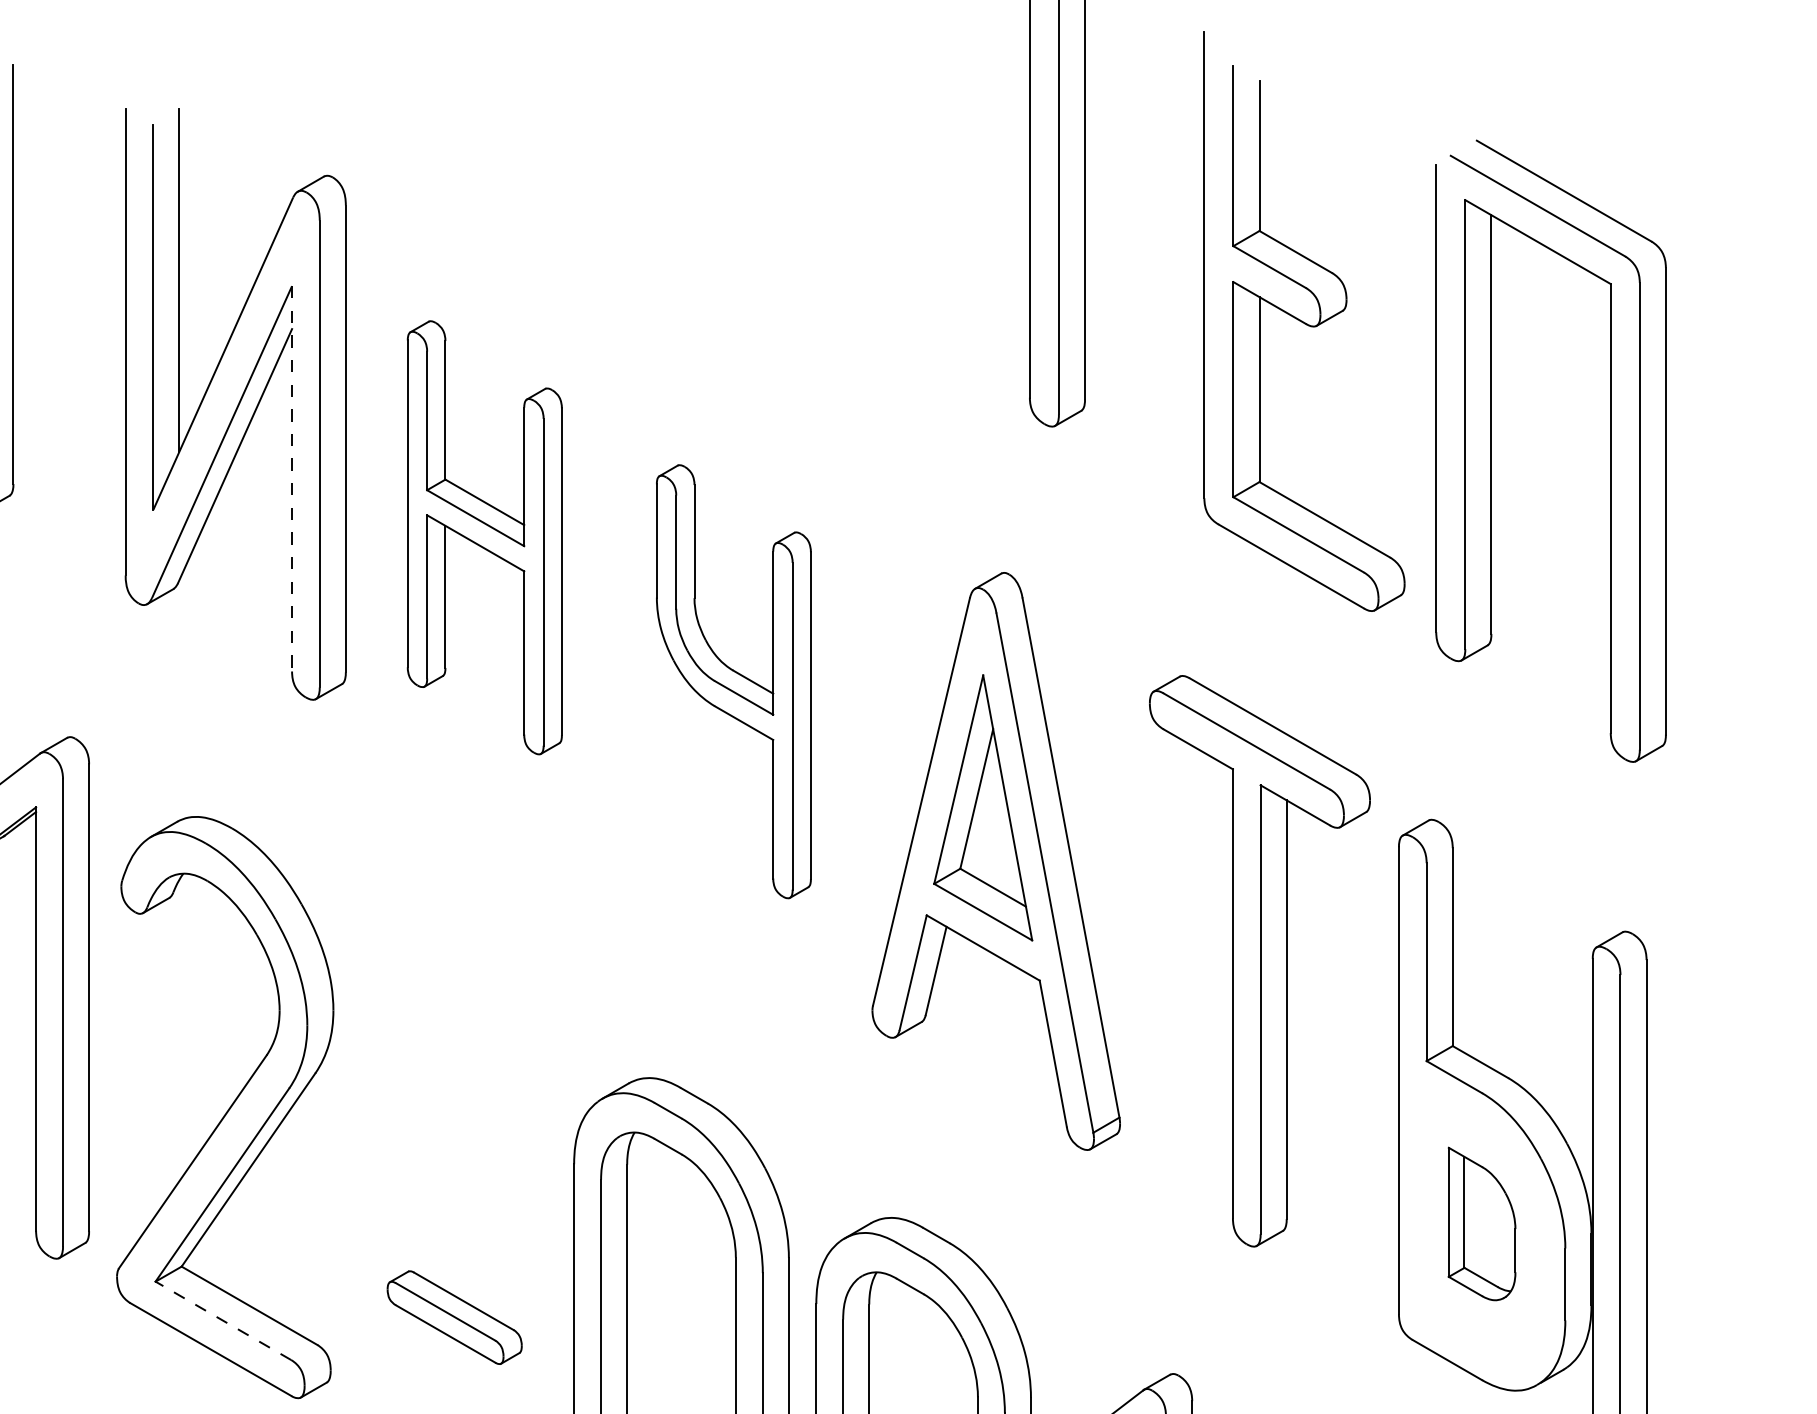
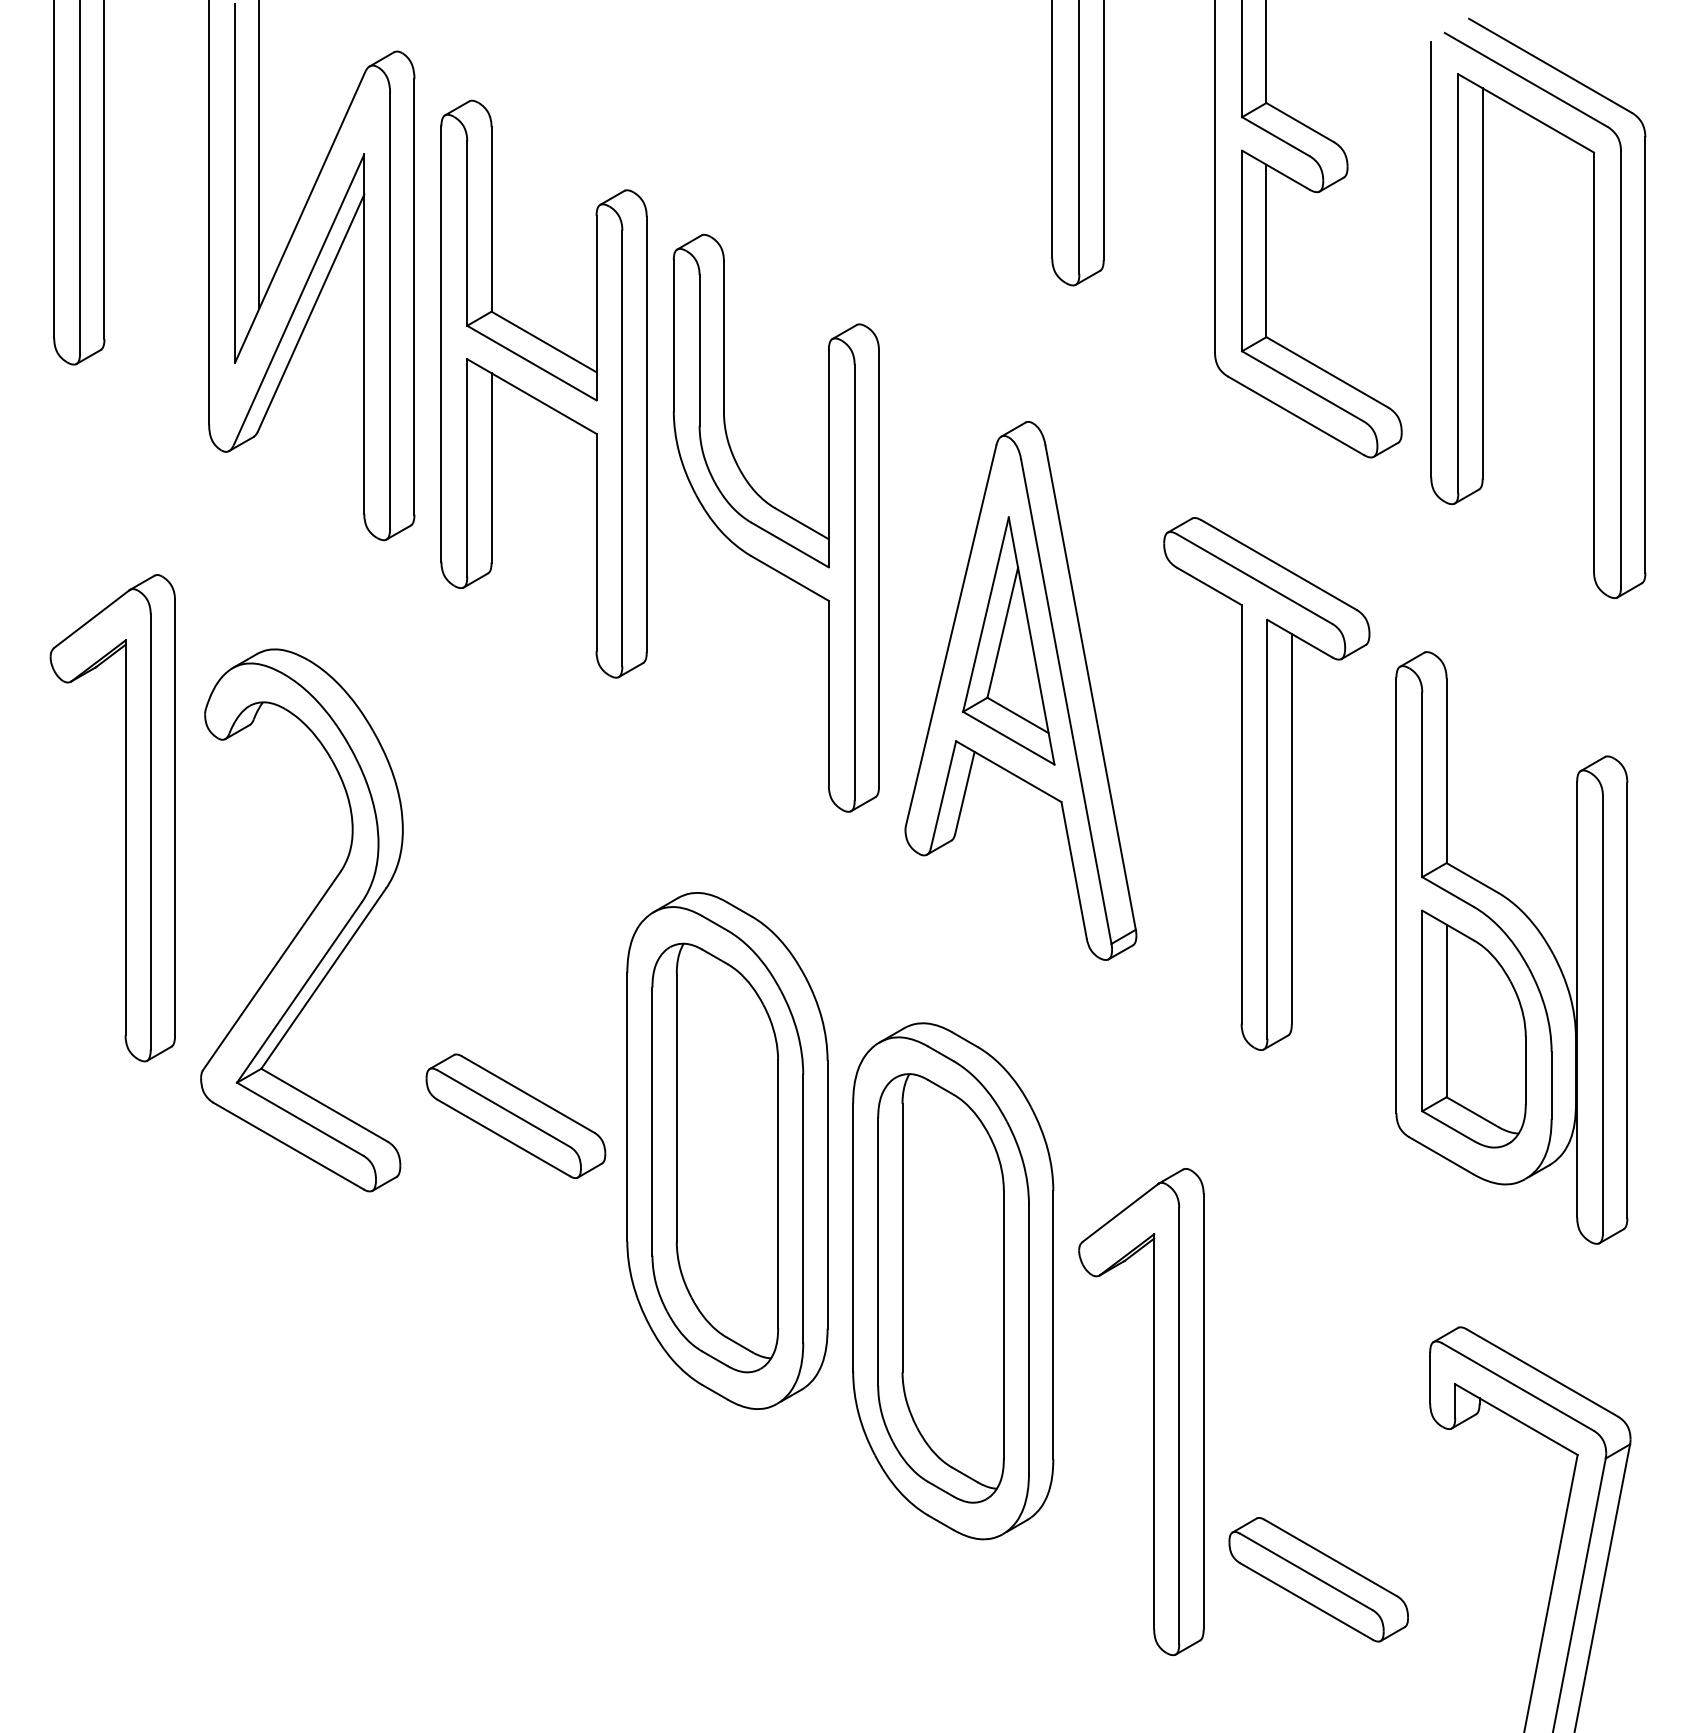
line: (292, 479) -> (364, 334), dashed -> solid
part: (484, 537) -> (543, 388), size x1.43
part: (733, 681) -> (775, 523), size x1.43
part: (1481, 1223) -> (1473, 1028), size x1.67
part: (454, 1317) -> (515, 1116), size x1.43
line: (222, 1321) -> (299, 1119), dashed -> solid

